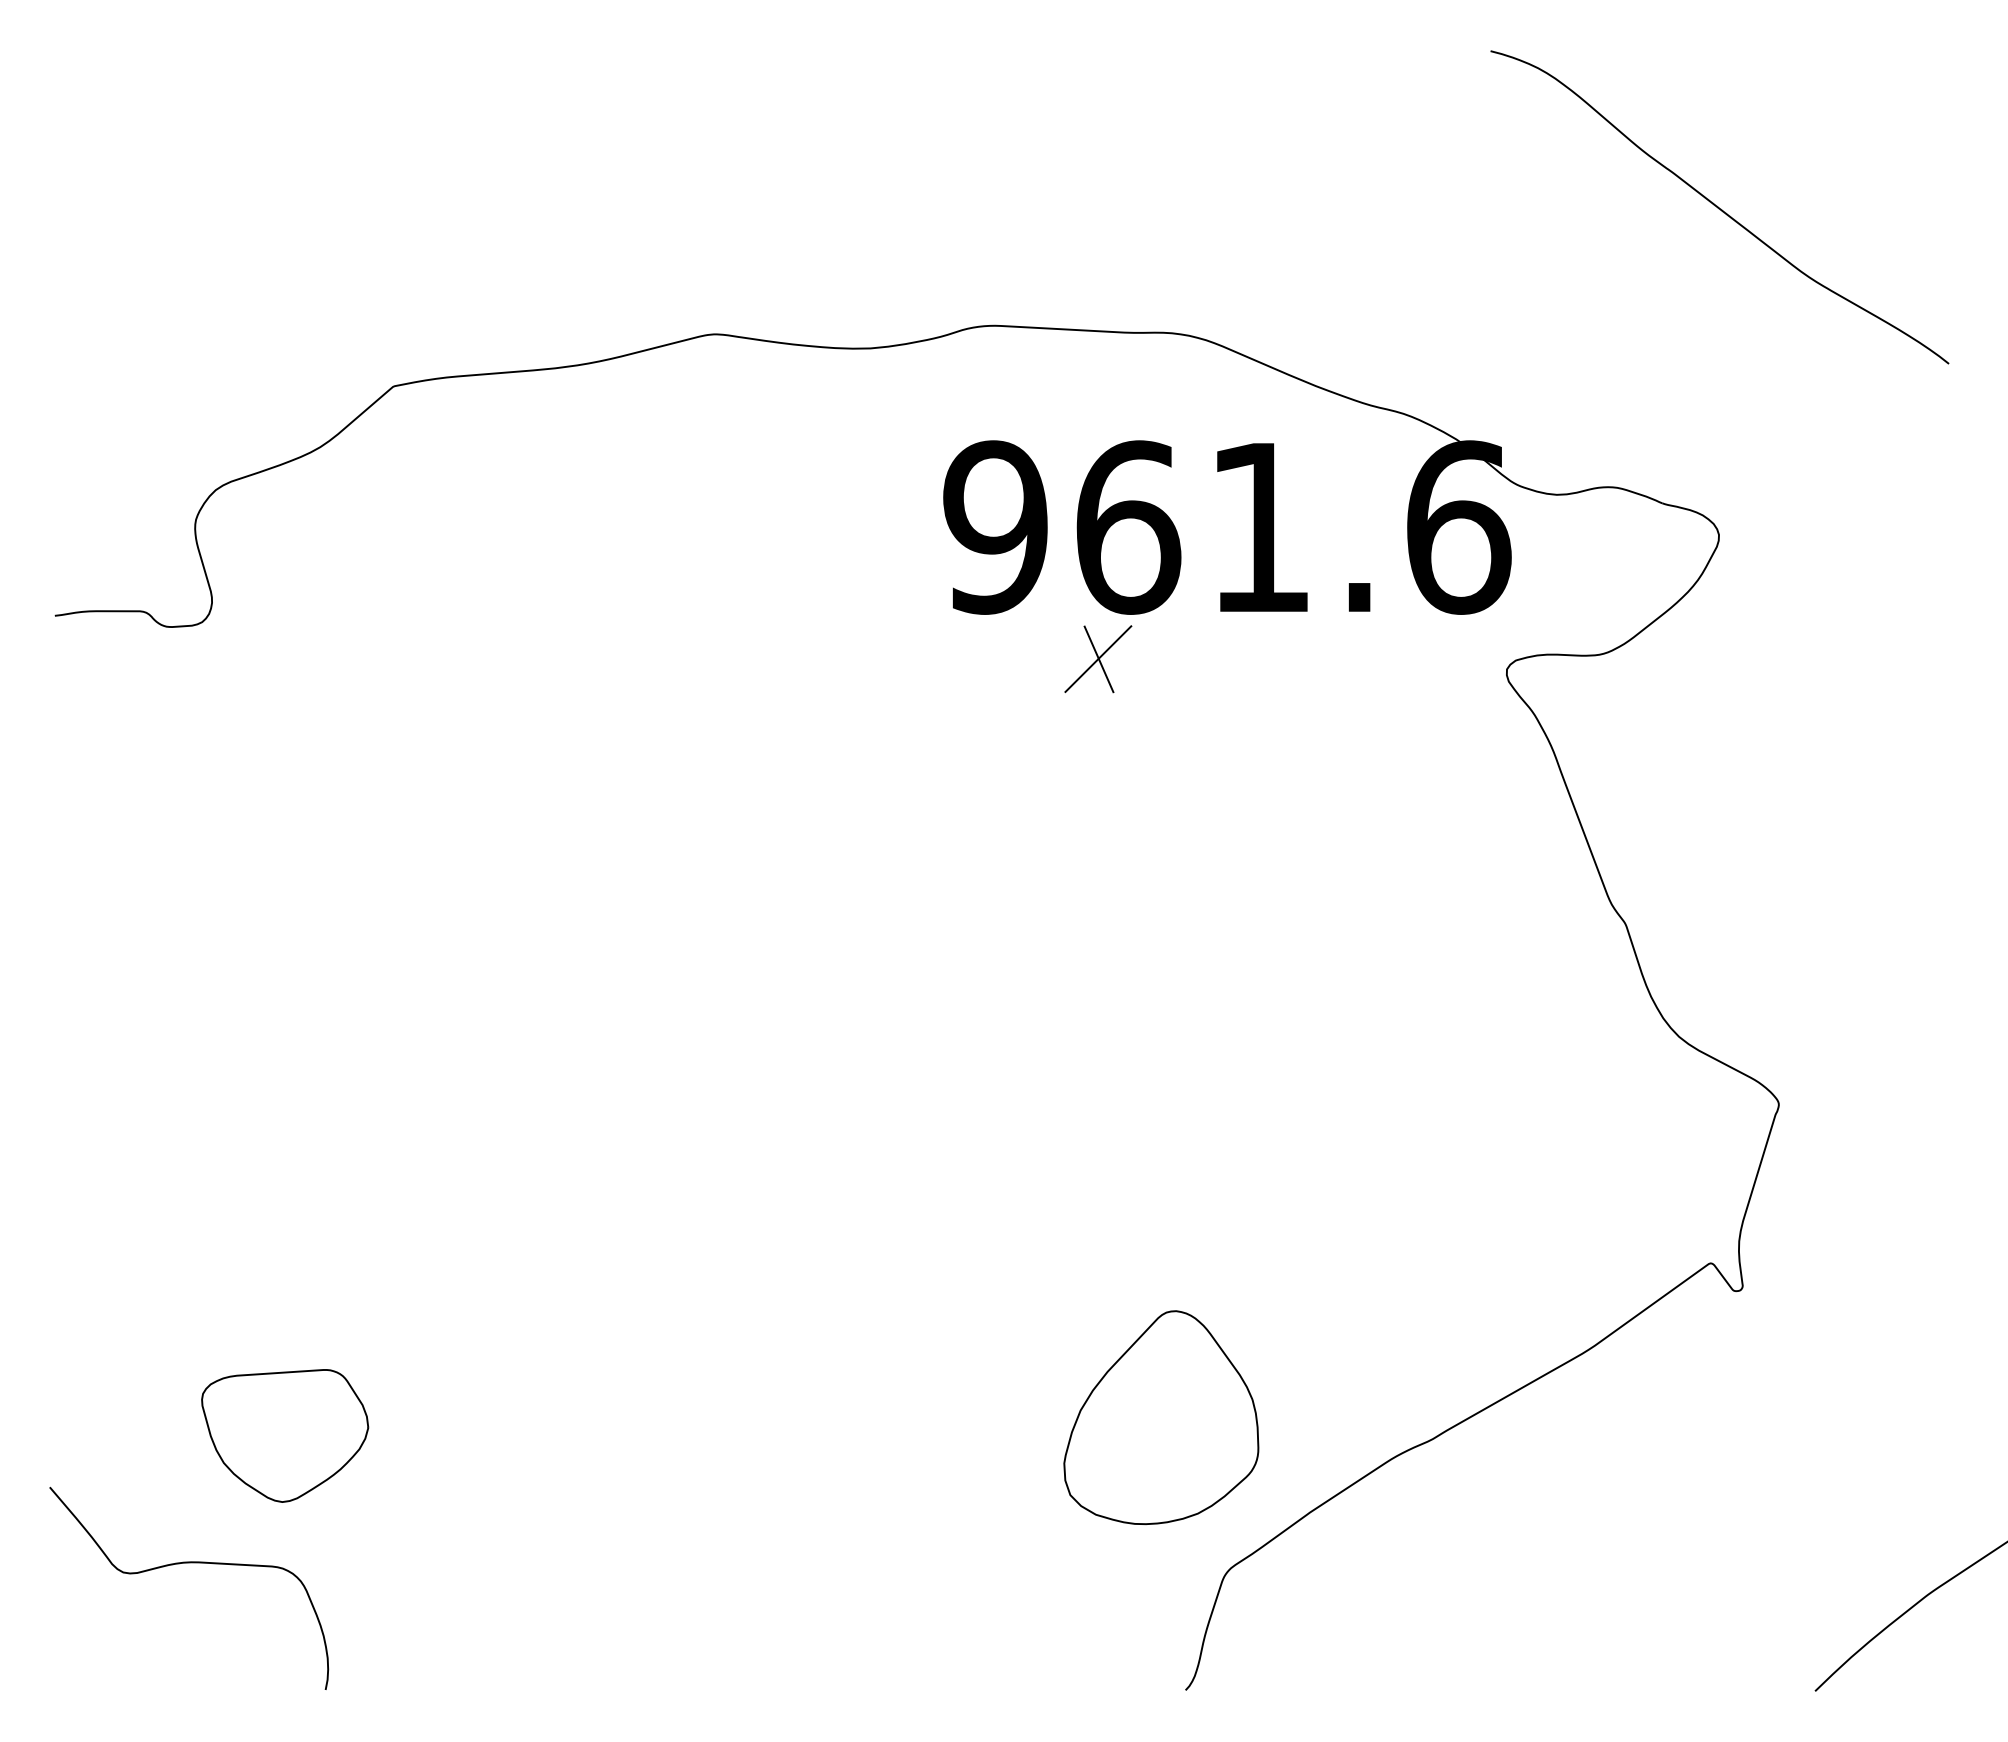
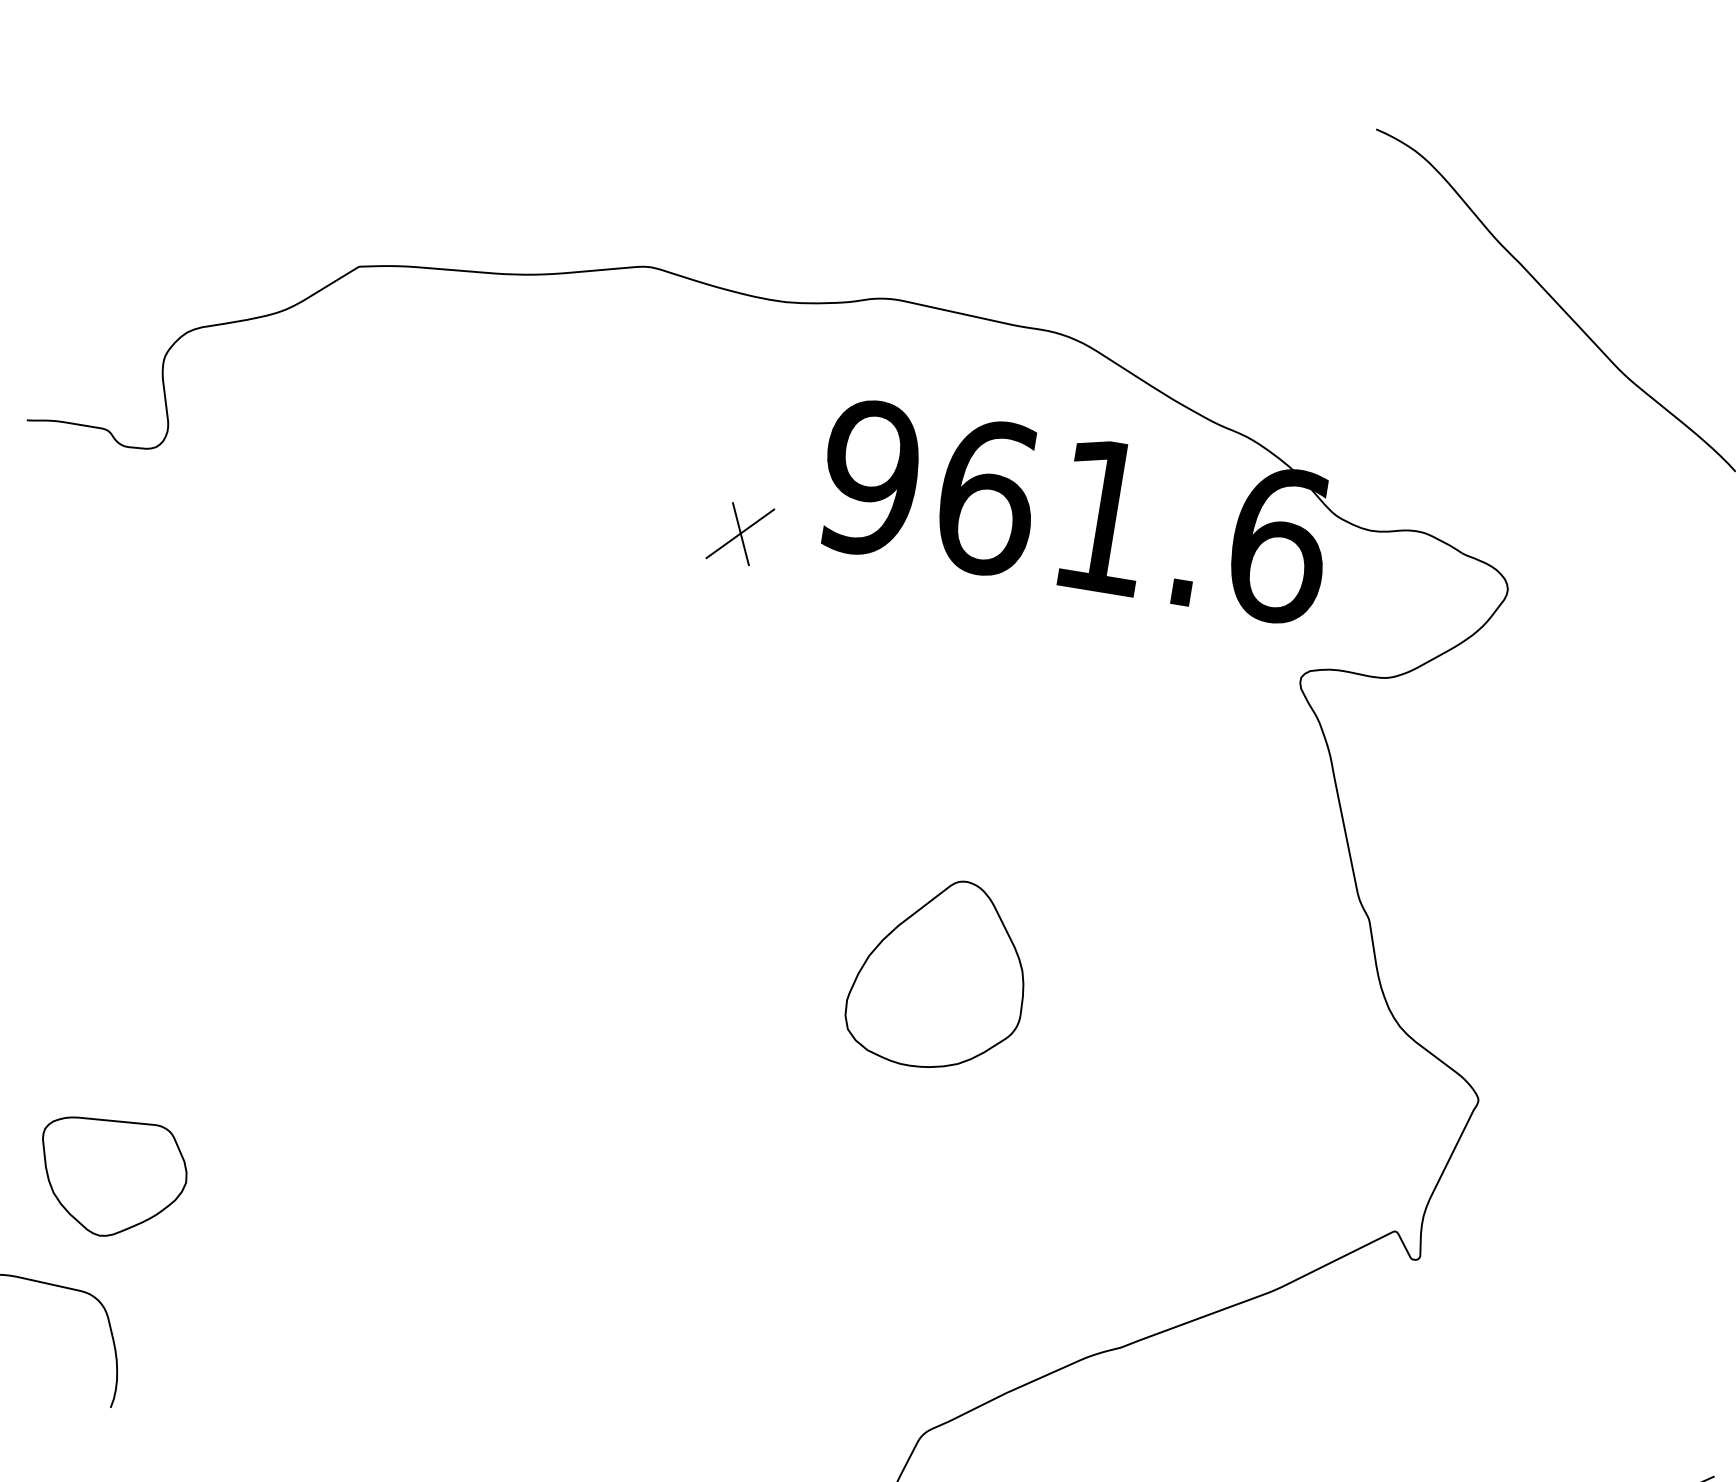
part: (1098, 659) -> (740, 534), moved
part: (1161, 1417) -> (939, 973), moved

